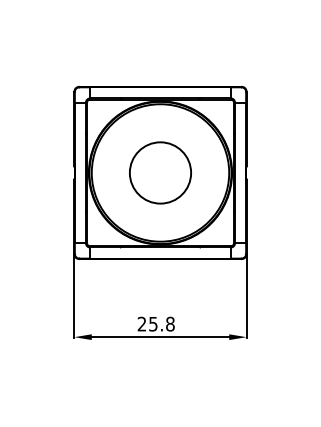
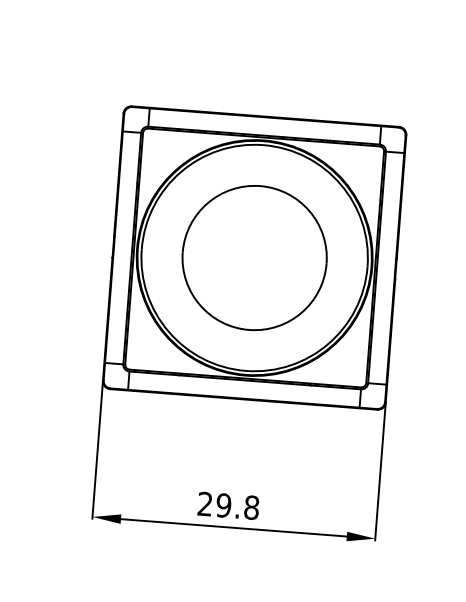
part: (160, 172) -> (254, 257), size x1.43
text: (153, 323) -> (224, 504), 25.8 -> 29.8

